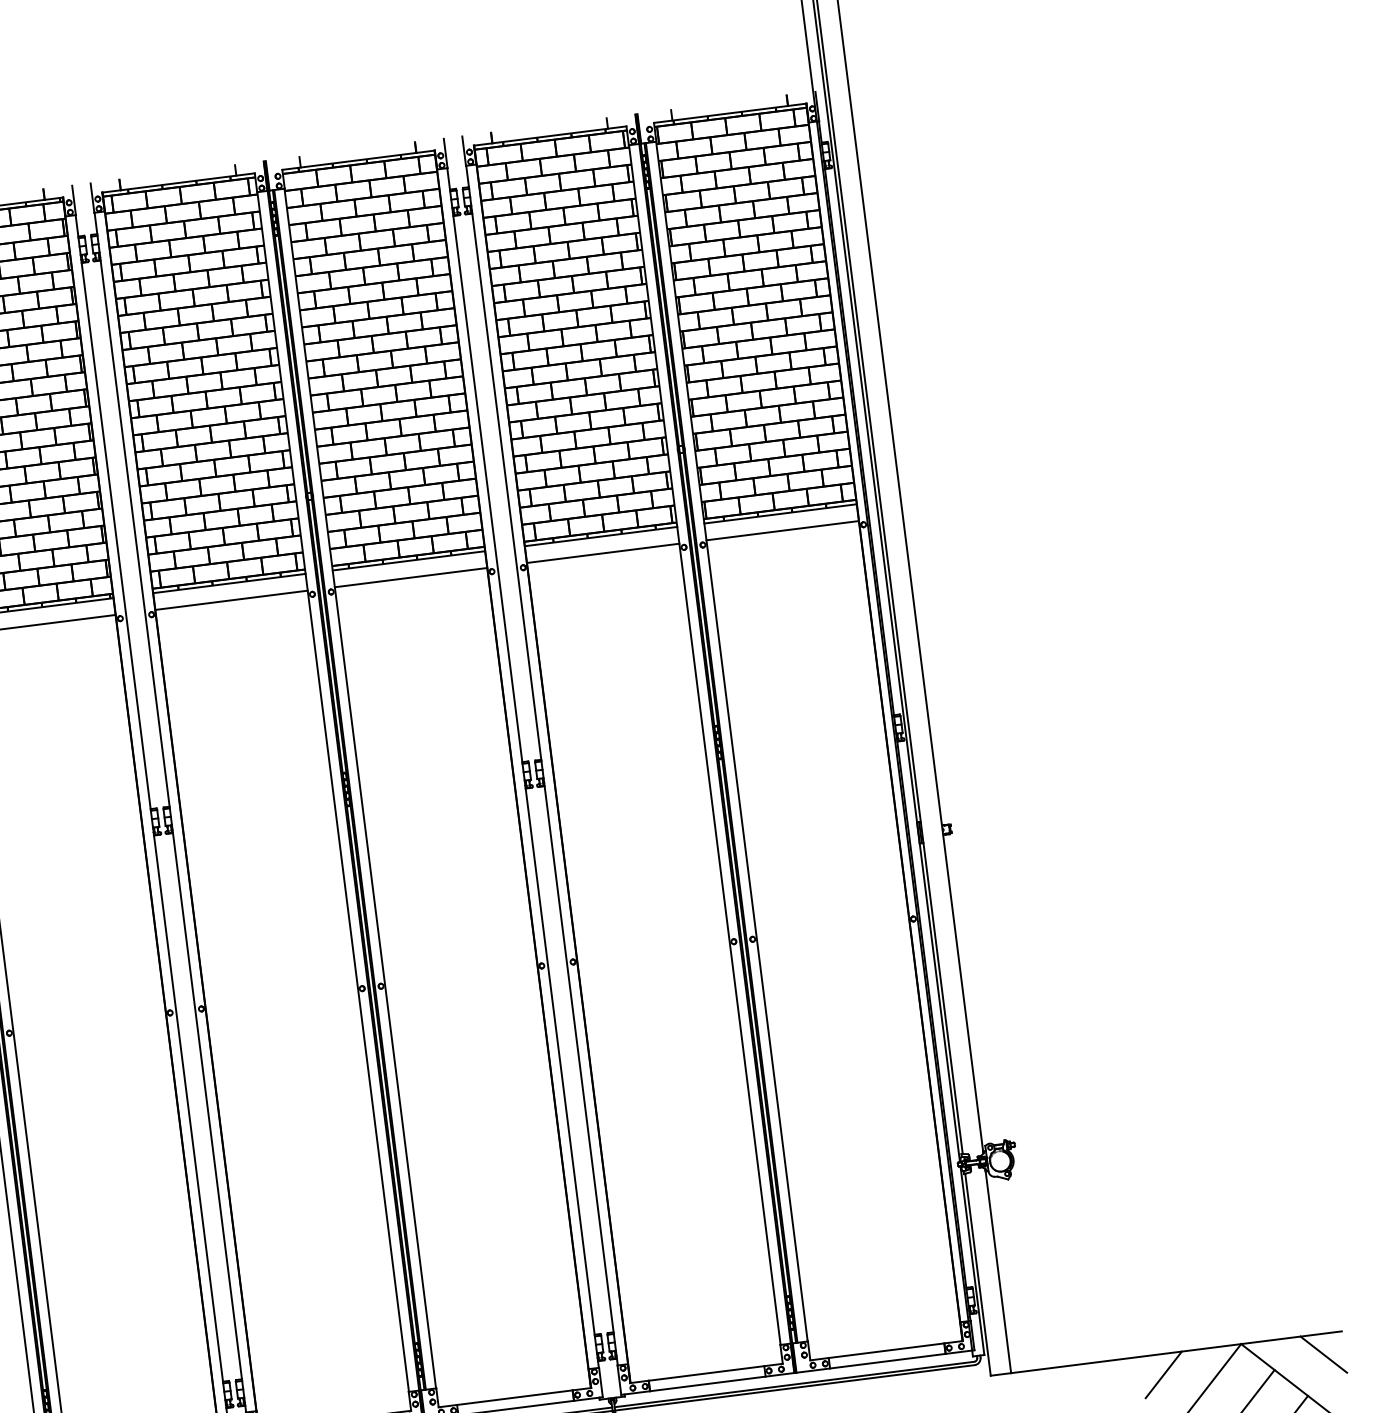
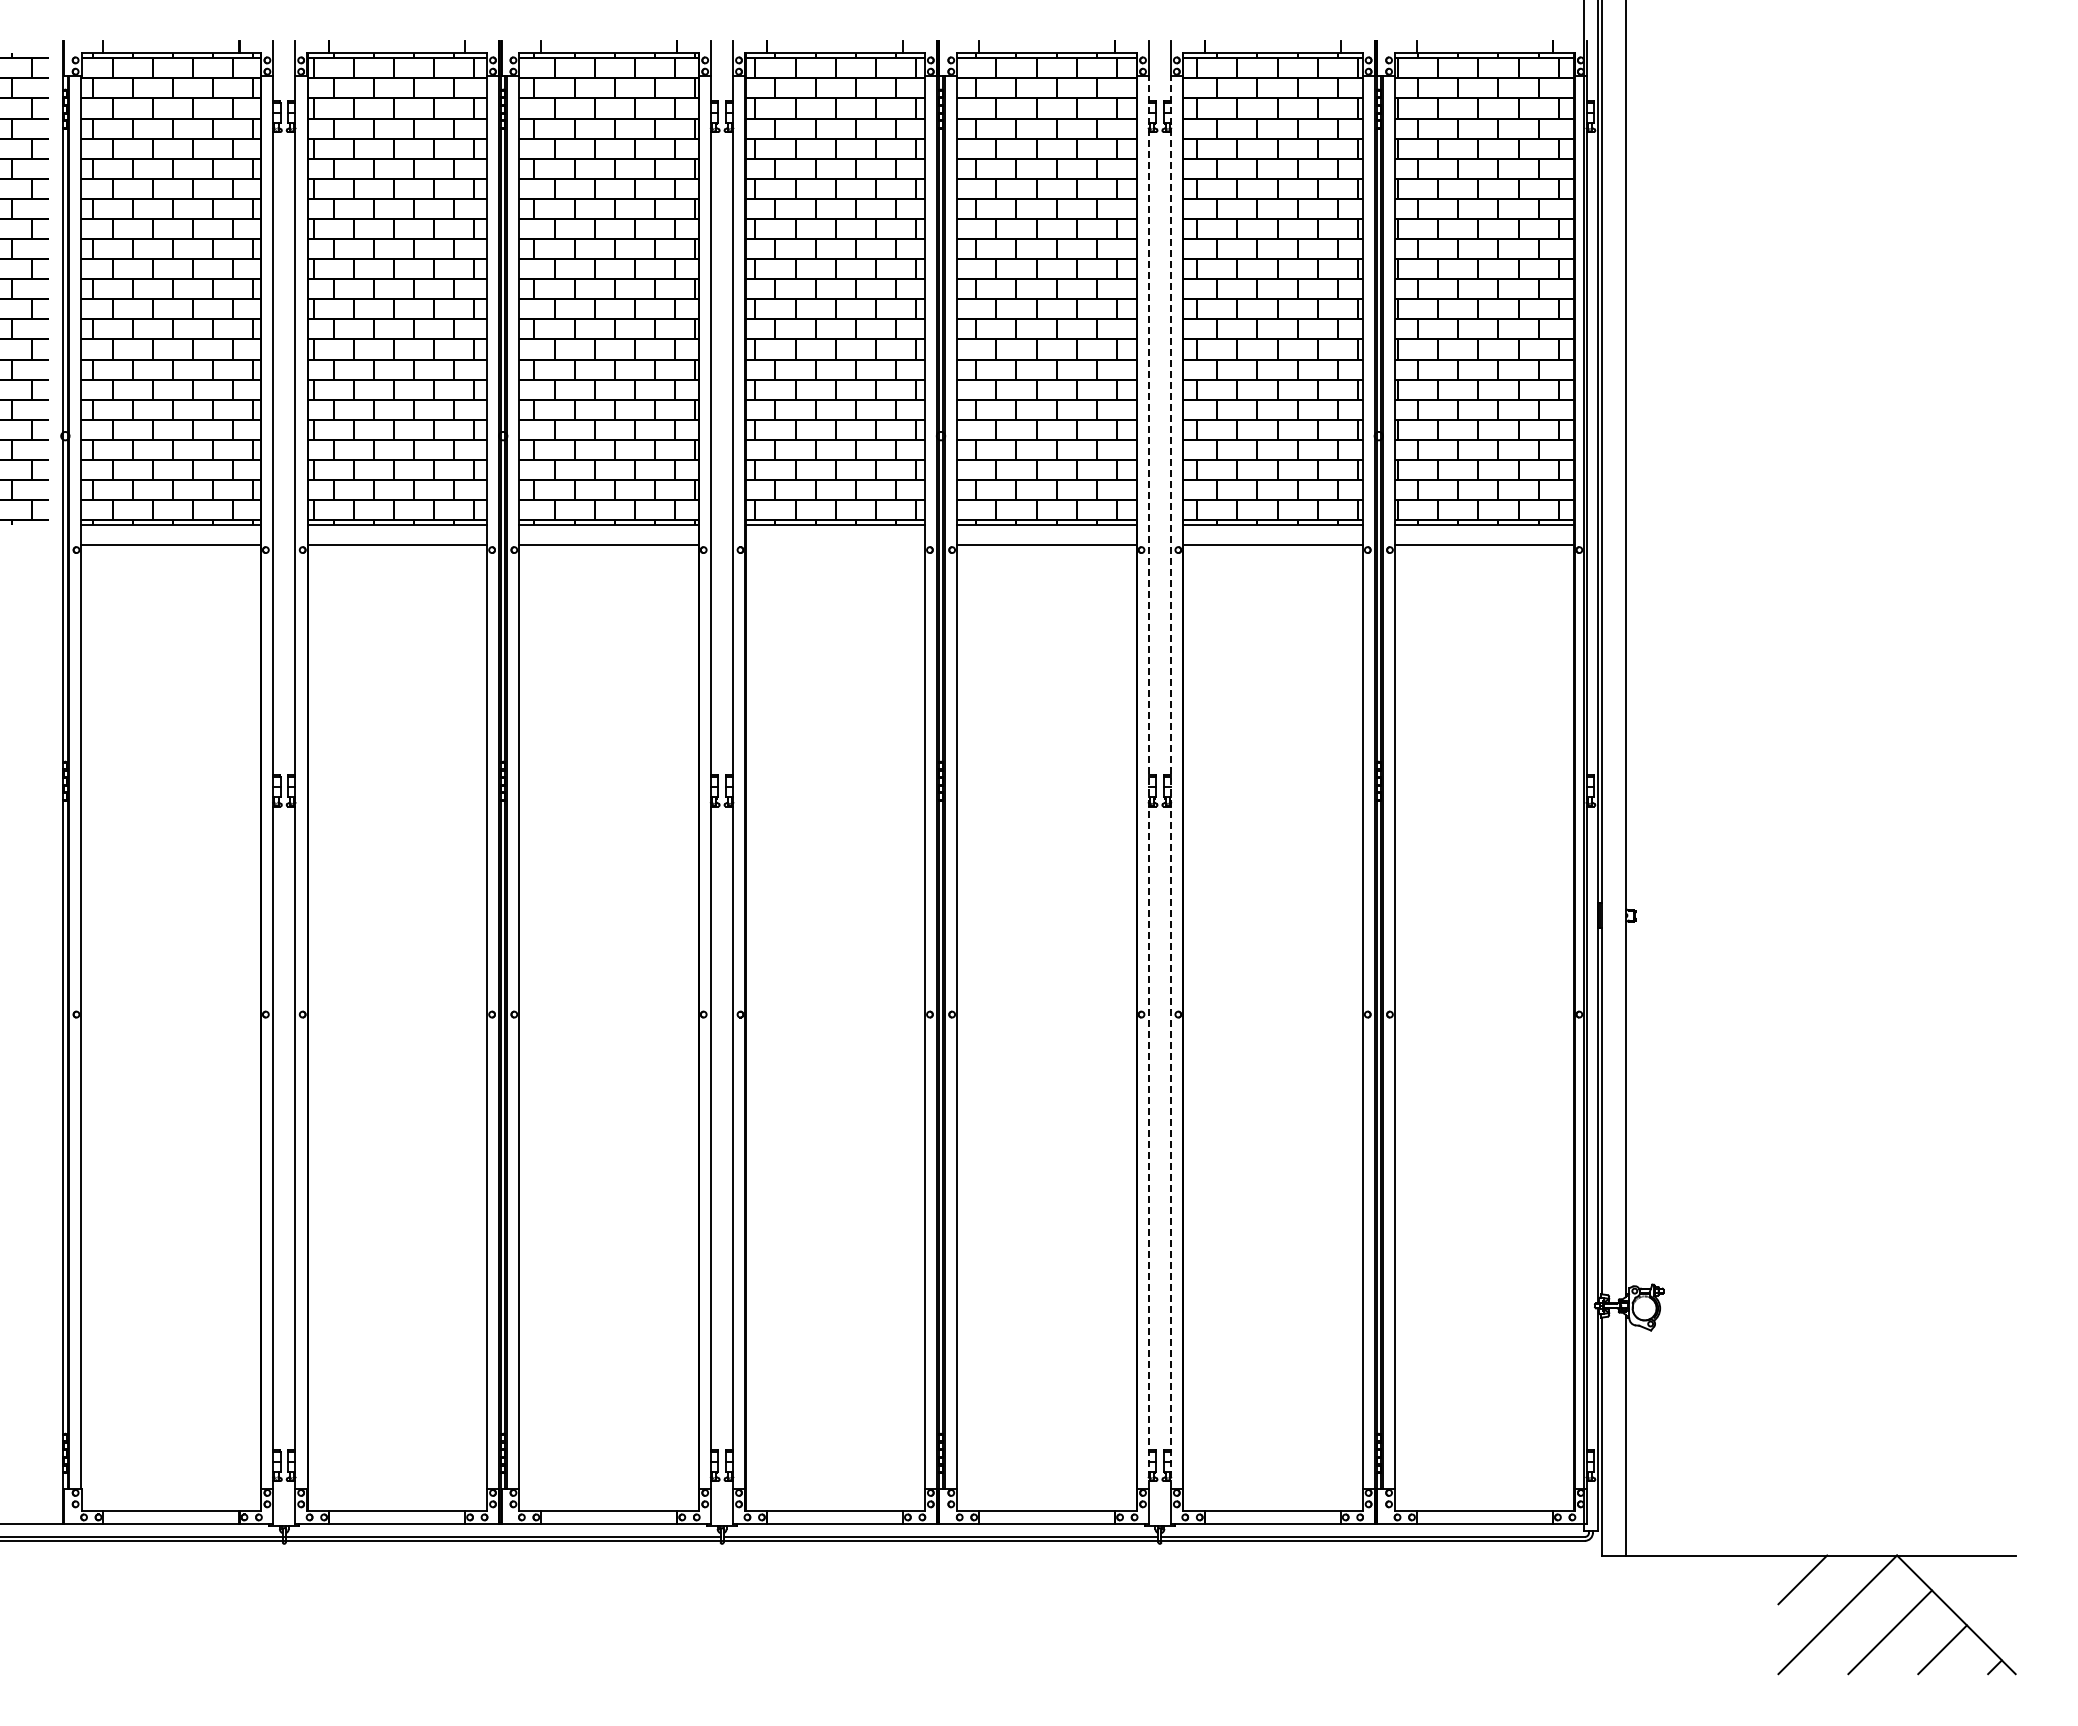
line: (231, 600) -> (835, 545), removed
line: (542, 765) -> (1171, 782), solid -> dashed
line: (522, 768) -> (1148, 782), solid -> dashed
line: (1323, 1354) -> (1990, 1579), removed

